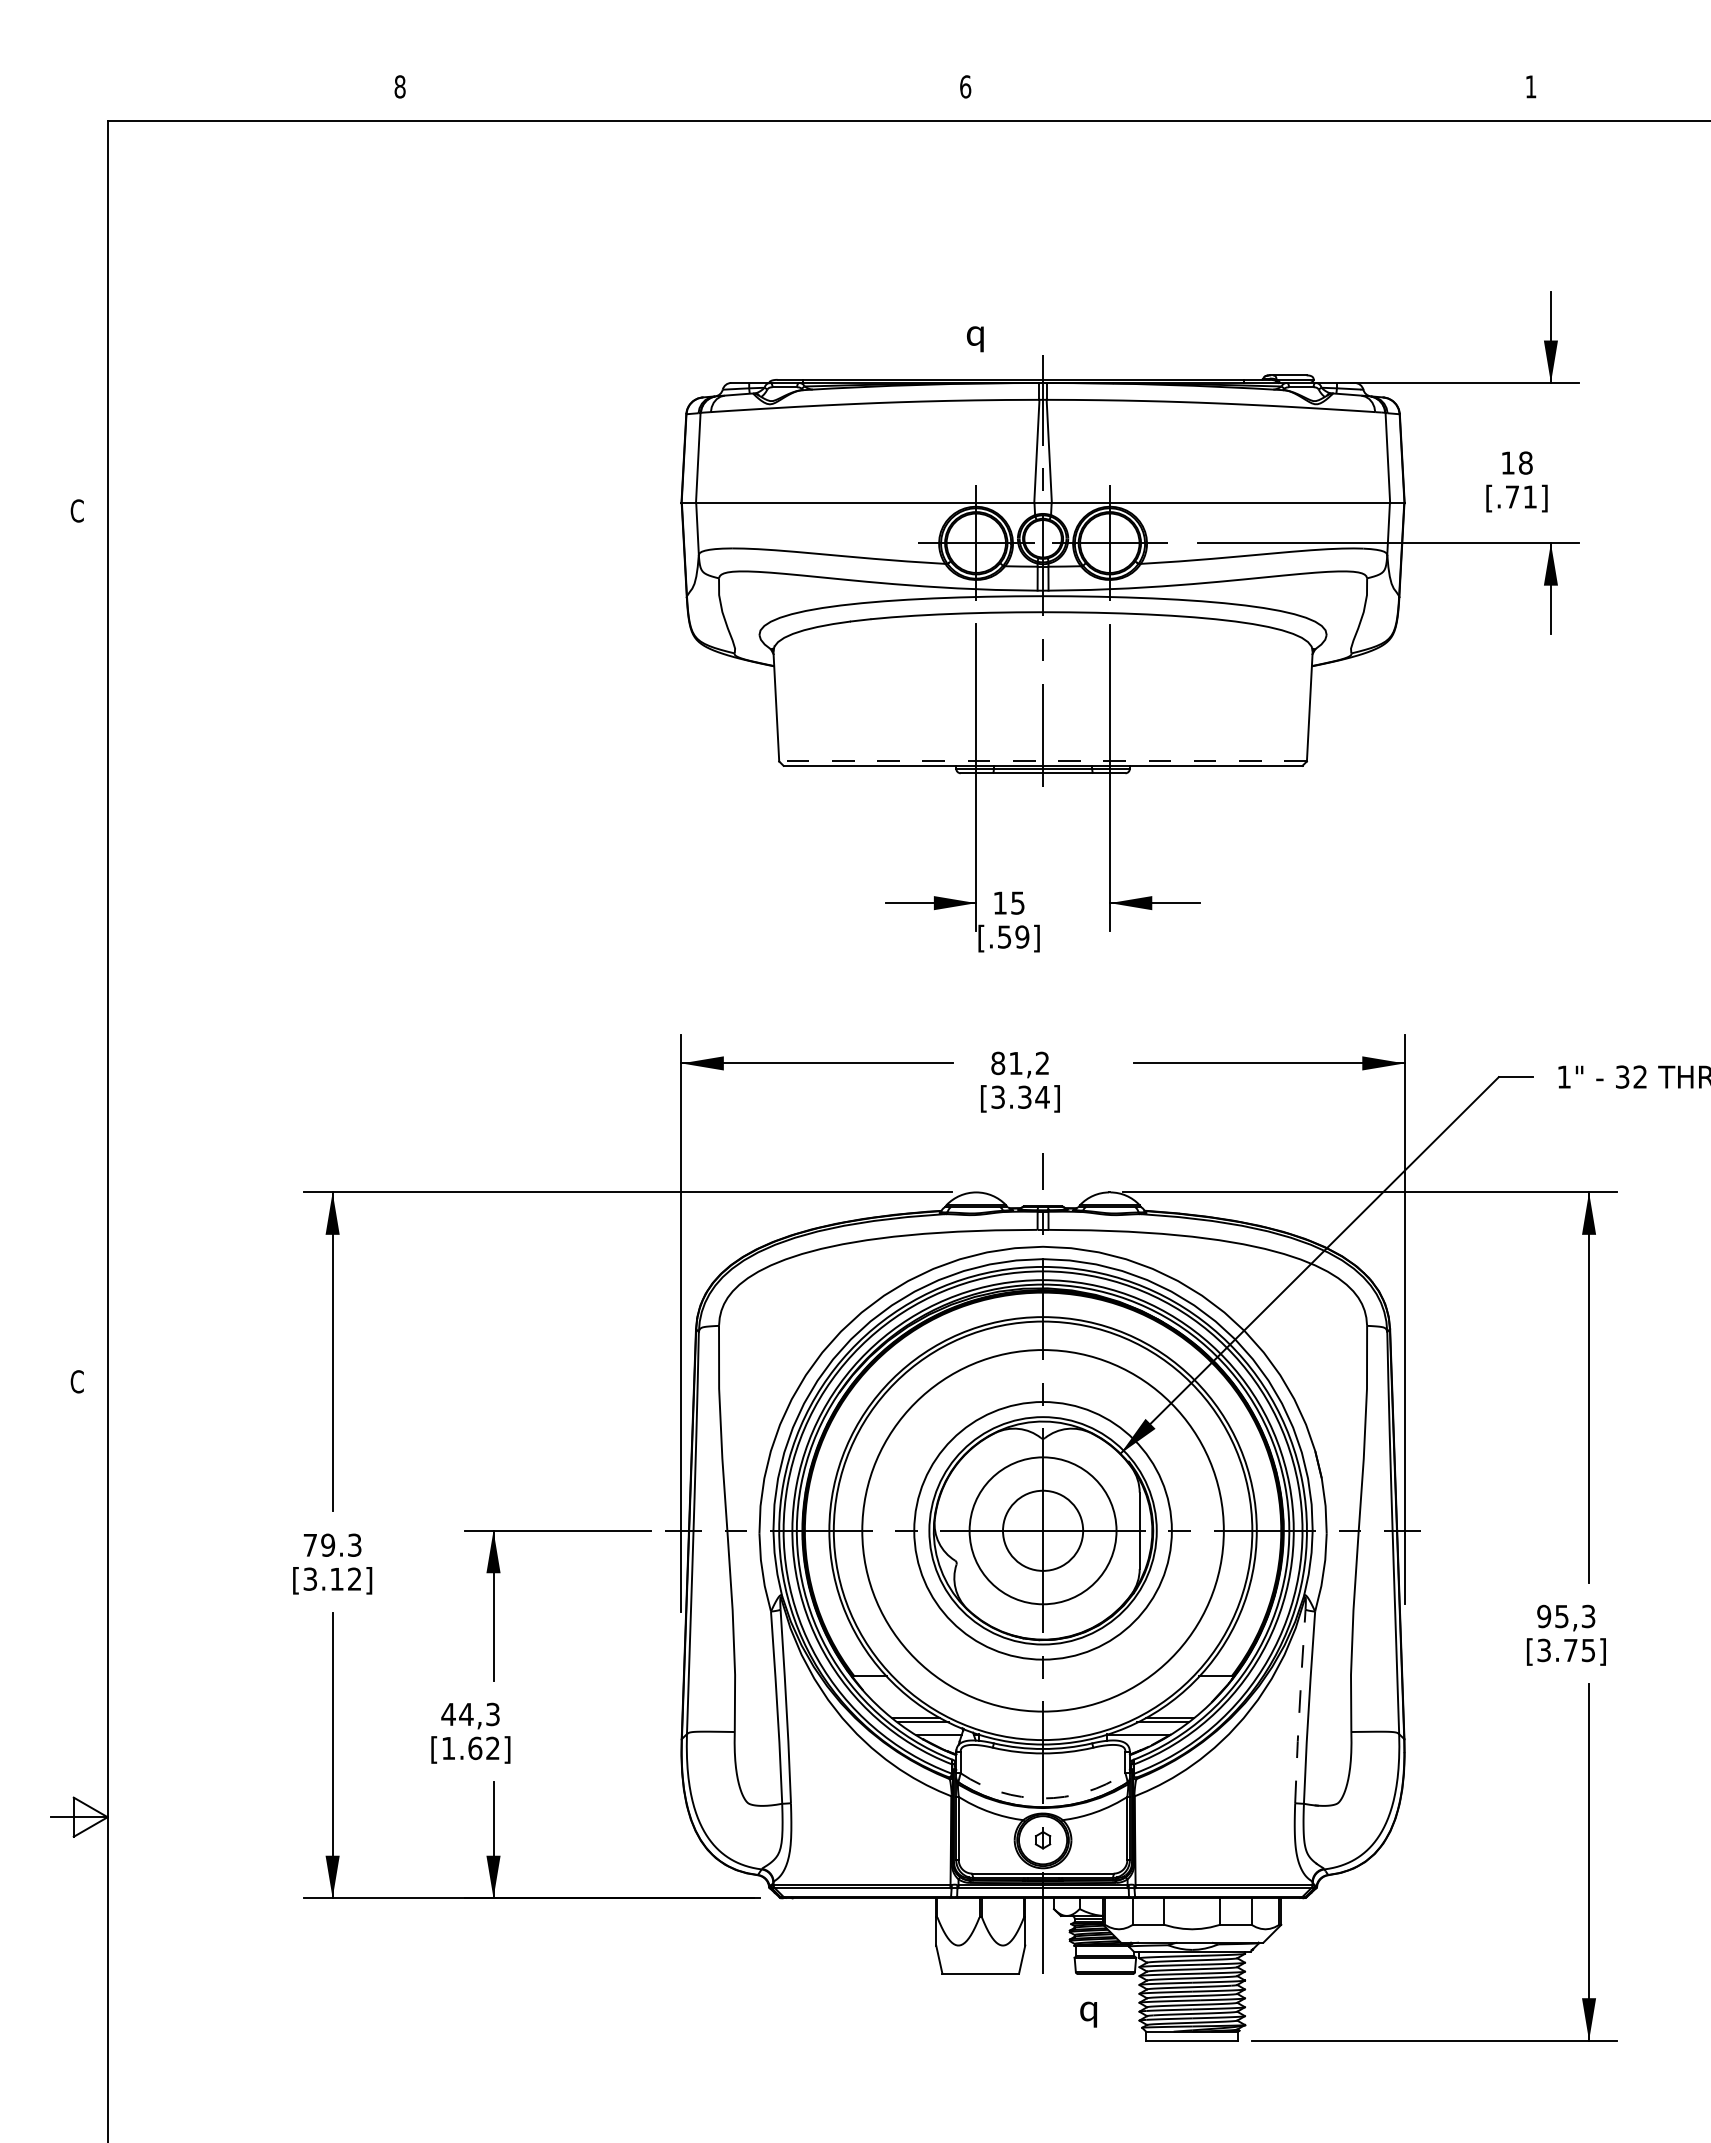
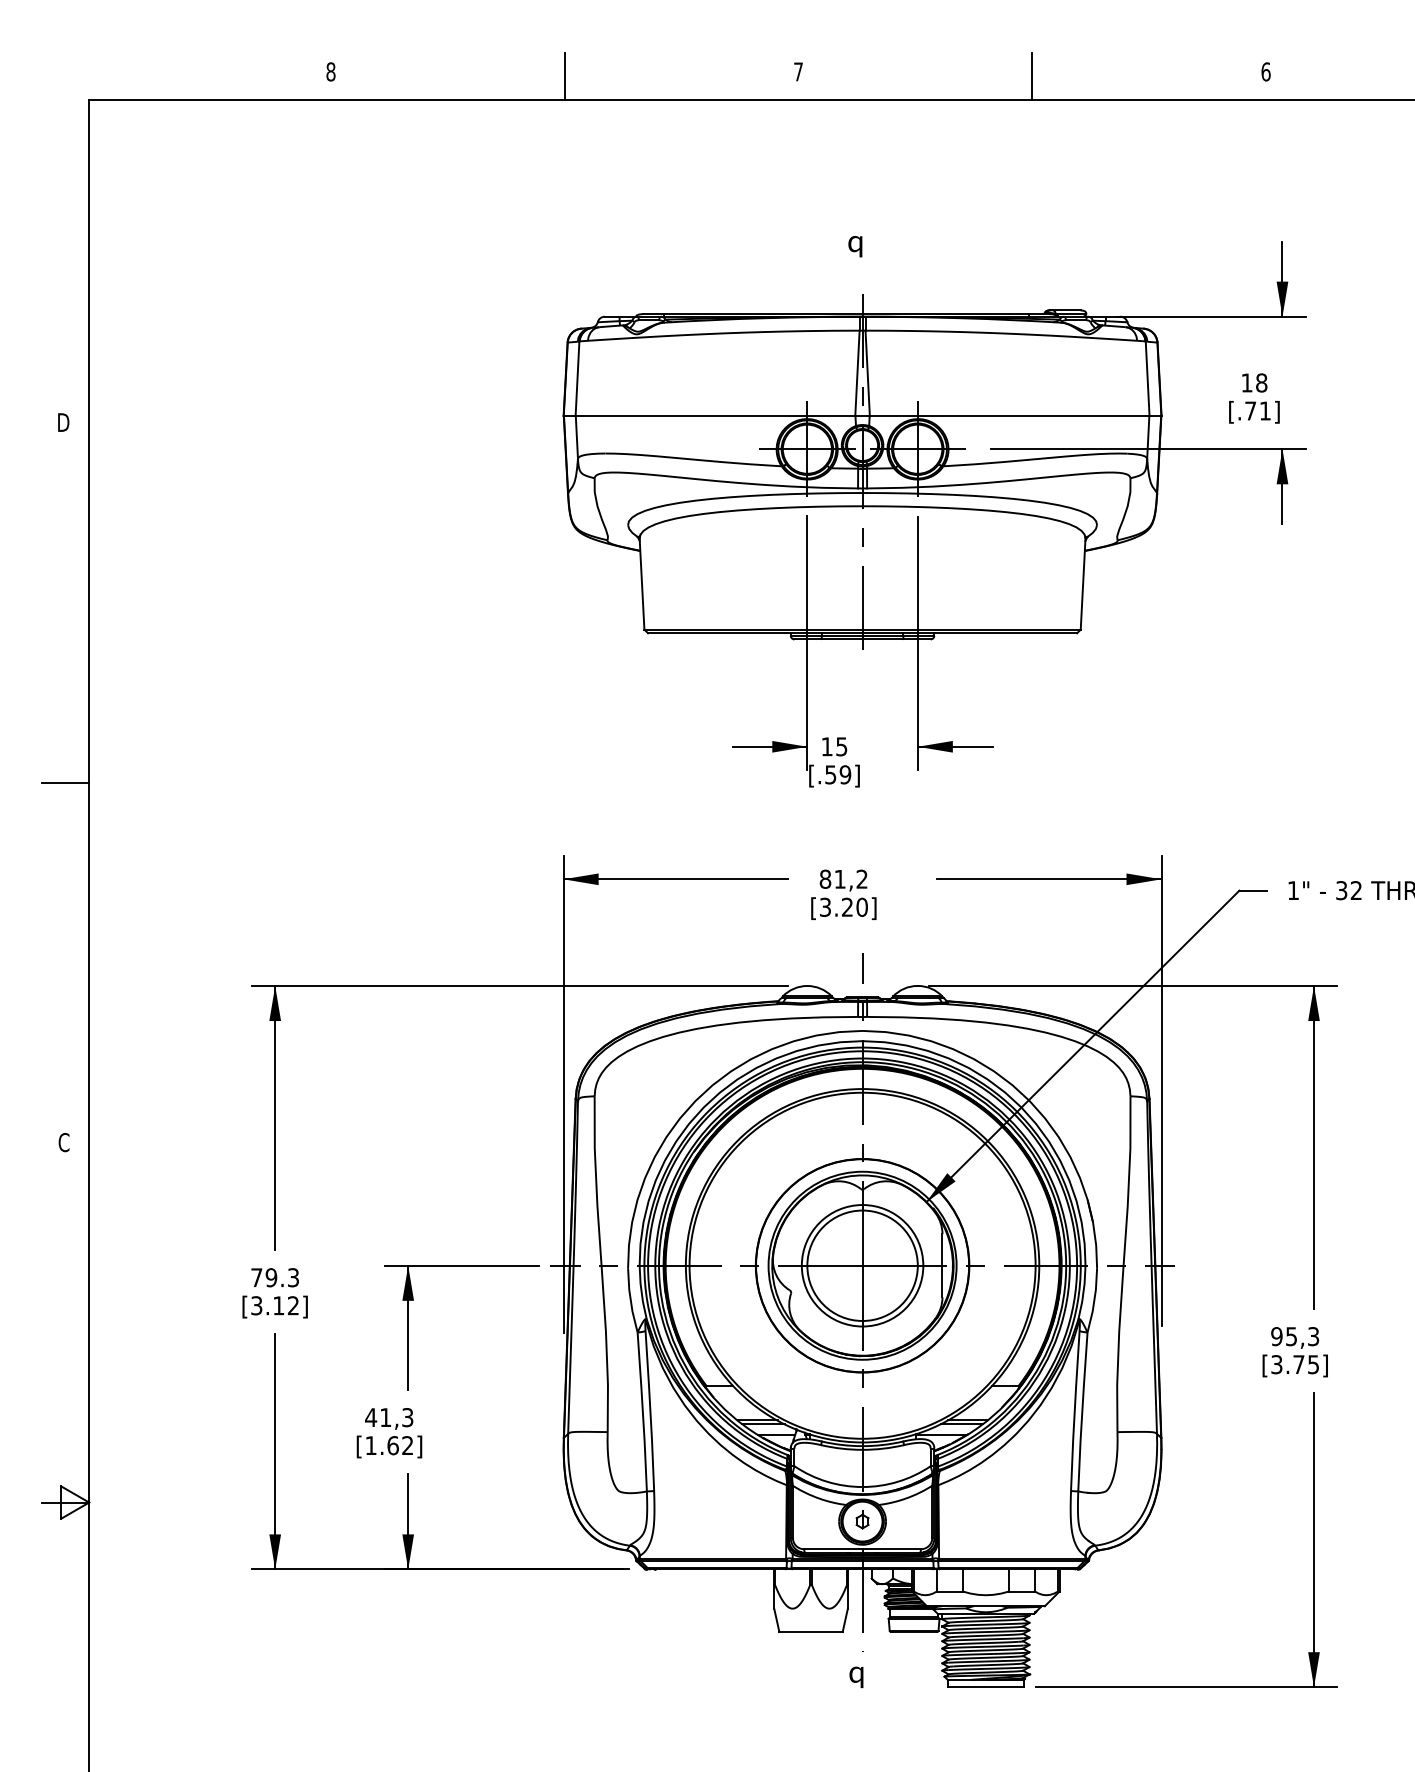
text: (965, 86) -> (798, 71), 6 -> 7
text: (1530, 86) -> (1265, 71), 1 -> 6
line: (682, 92) -> (564, 76), added
line: (1248, 92) -> (1032, 76), added
text: (975, 339) -> (855, 246), moved
text: (76, 510) -> (63, 422), C -> D
line: (1043, 761) -> (862, 629), dashed -> solid
line: (79, 946) -> (65, 782), added
text: (1033, 1096) -> (854, 906), [3.34] -> [3.20]
circle: (1042, 1530) -> (862, 1265), size x0.71
circle: (1042, 1530) -> (862, 1265), size x1.67
line: (1299, 1705) -> (1074, 1410), dashed -> solid
text: (466, 1714) -> (385, 1417), 44,3 -> 41,3
arc: (1043, 1798) -> (862, 1487), dashed -> solid
text: (1088, 2014) -> (856, 1677), moved

